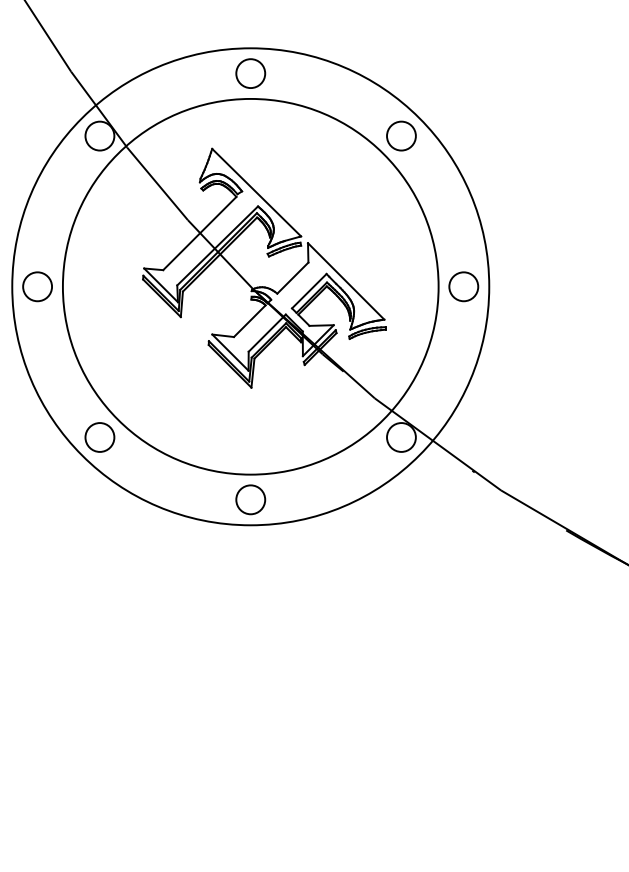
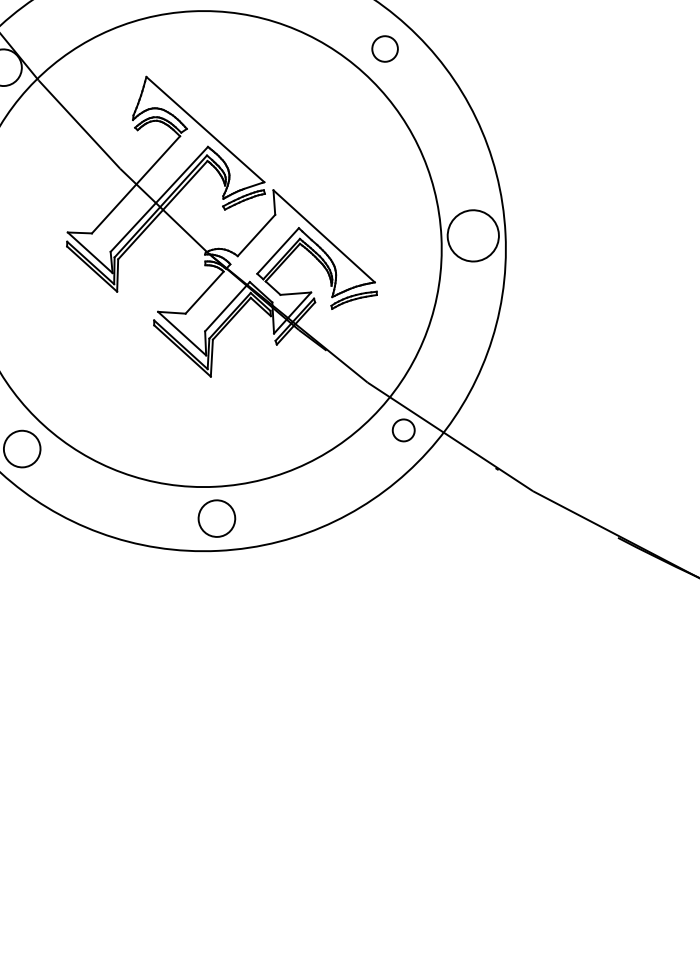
circle: (401, 135) -> (385, 48), size x0.7
circle: (463, 286) -> (472, 235), size x1.4
circle: (401, 437) -> (403, 430), size x0.6

